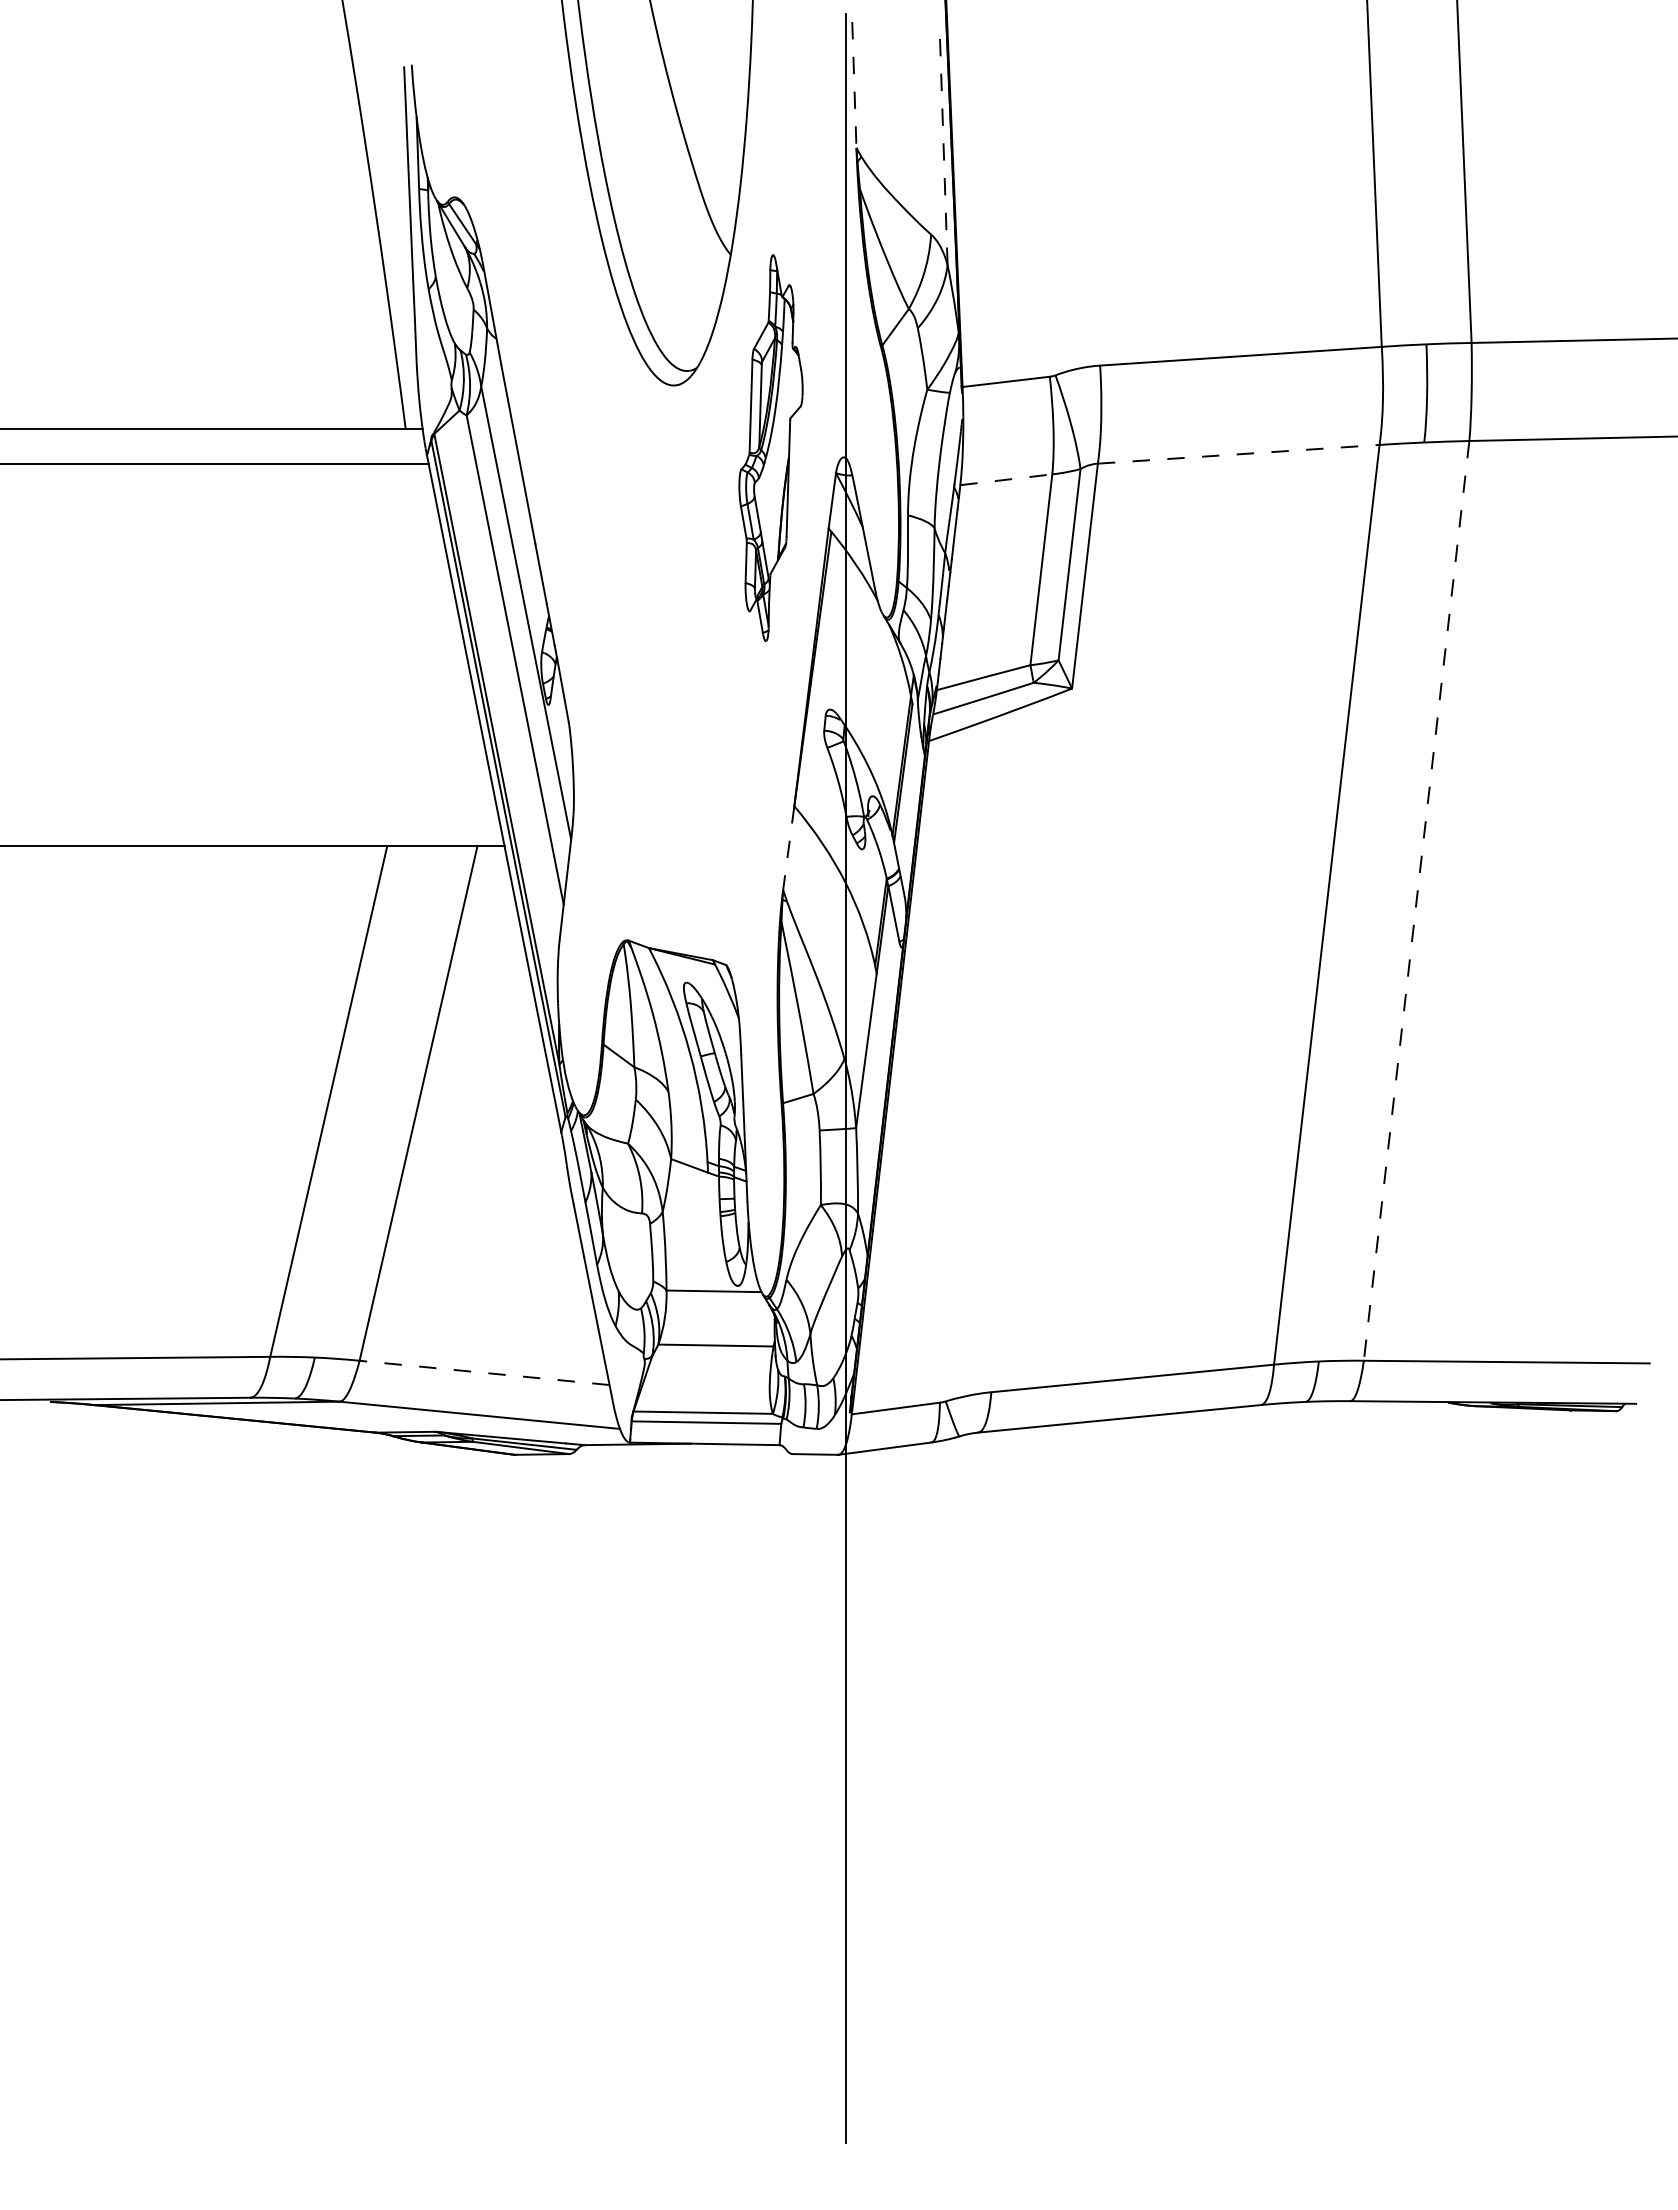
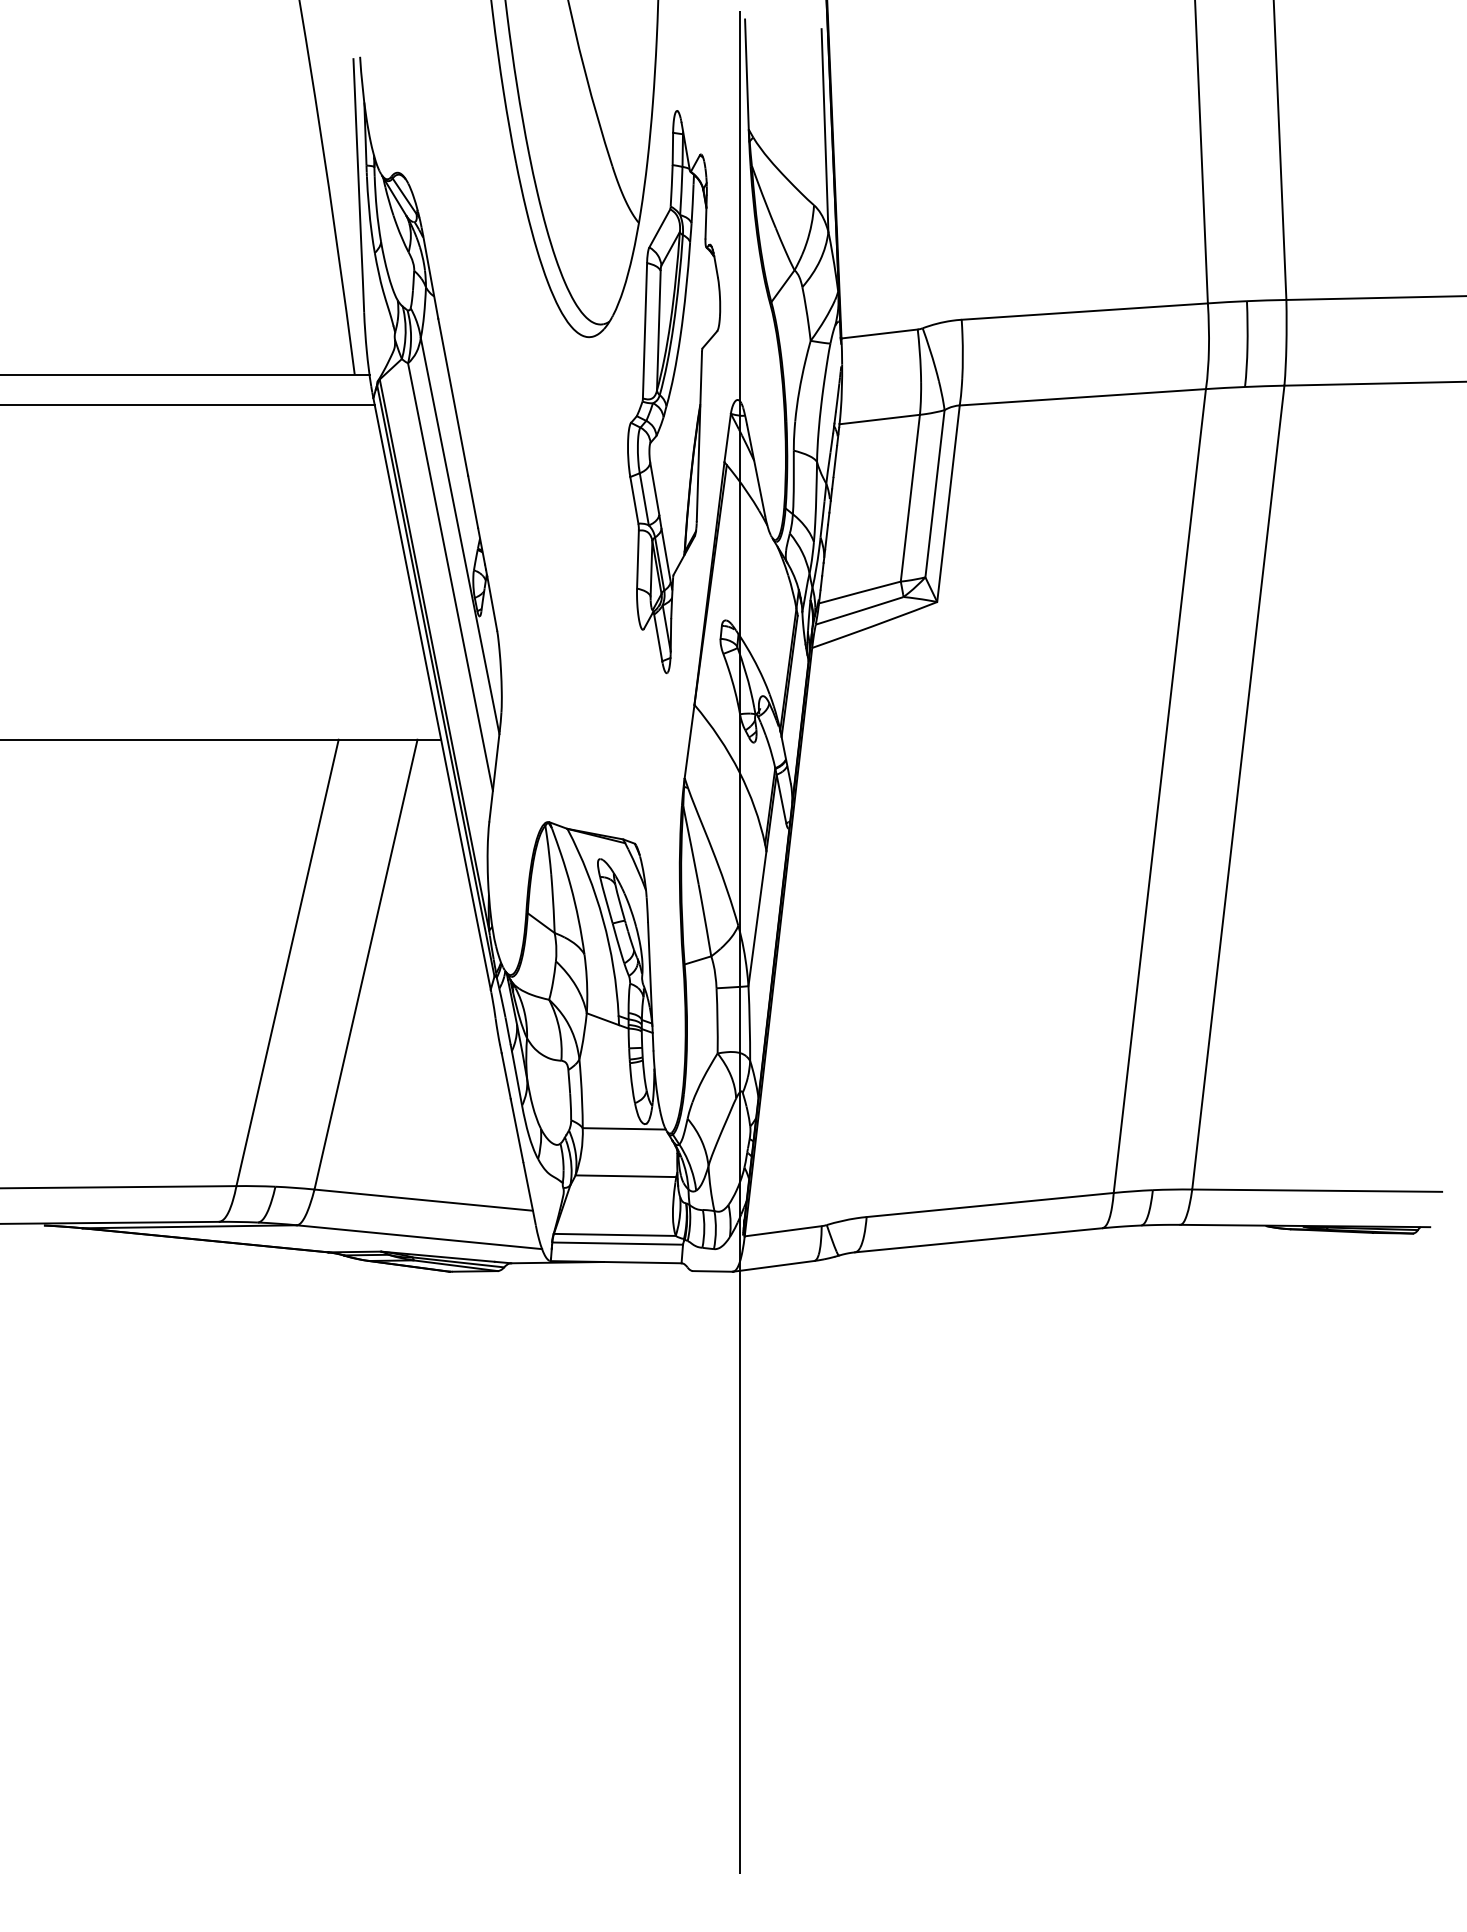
line: (854, 84) -> (747, 74), dashed -> solid
line: (943, 149) -> (824, 130), dashed -> solid
part: (770, 447) -> (673, 391), size x1.67
line: (1239, 454) -> (1083, 397), dashed -> solid
line: (1006, 479) -> (879, 419), dashed -> solid
line: (788, 848) -> (689, 741), dashed -> solid
line: (1416, 900) -> (1238, 787), dashed -> solid
line: (484, 1372) -> (423, 1199), dashed -> solid

